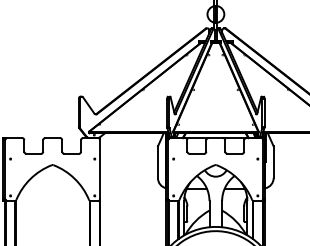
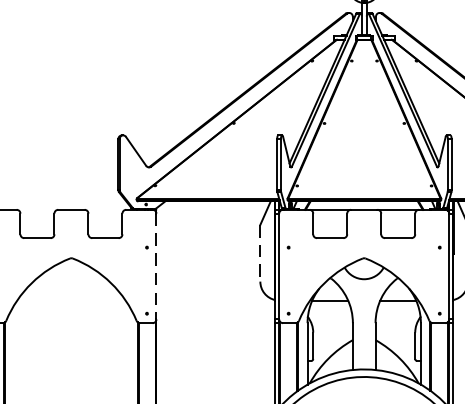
line: (157, 162) -> (259, 253), solid -> dashed
line: (100, 170) -> (157, 268), solid -> dashed

